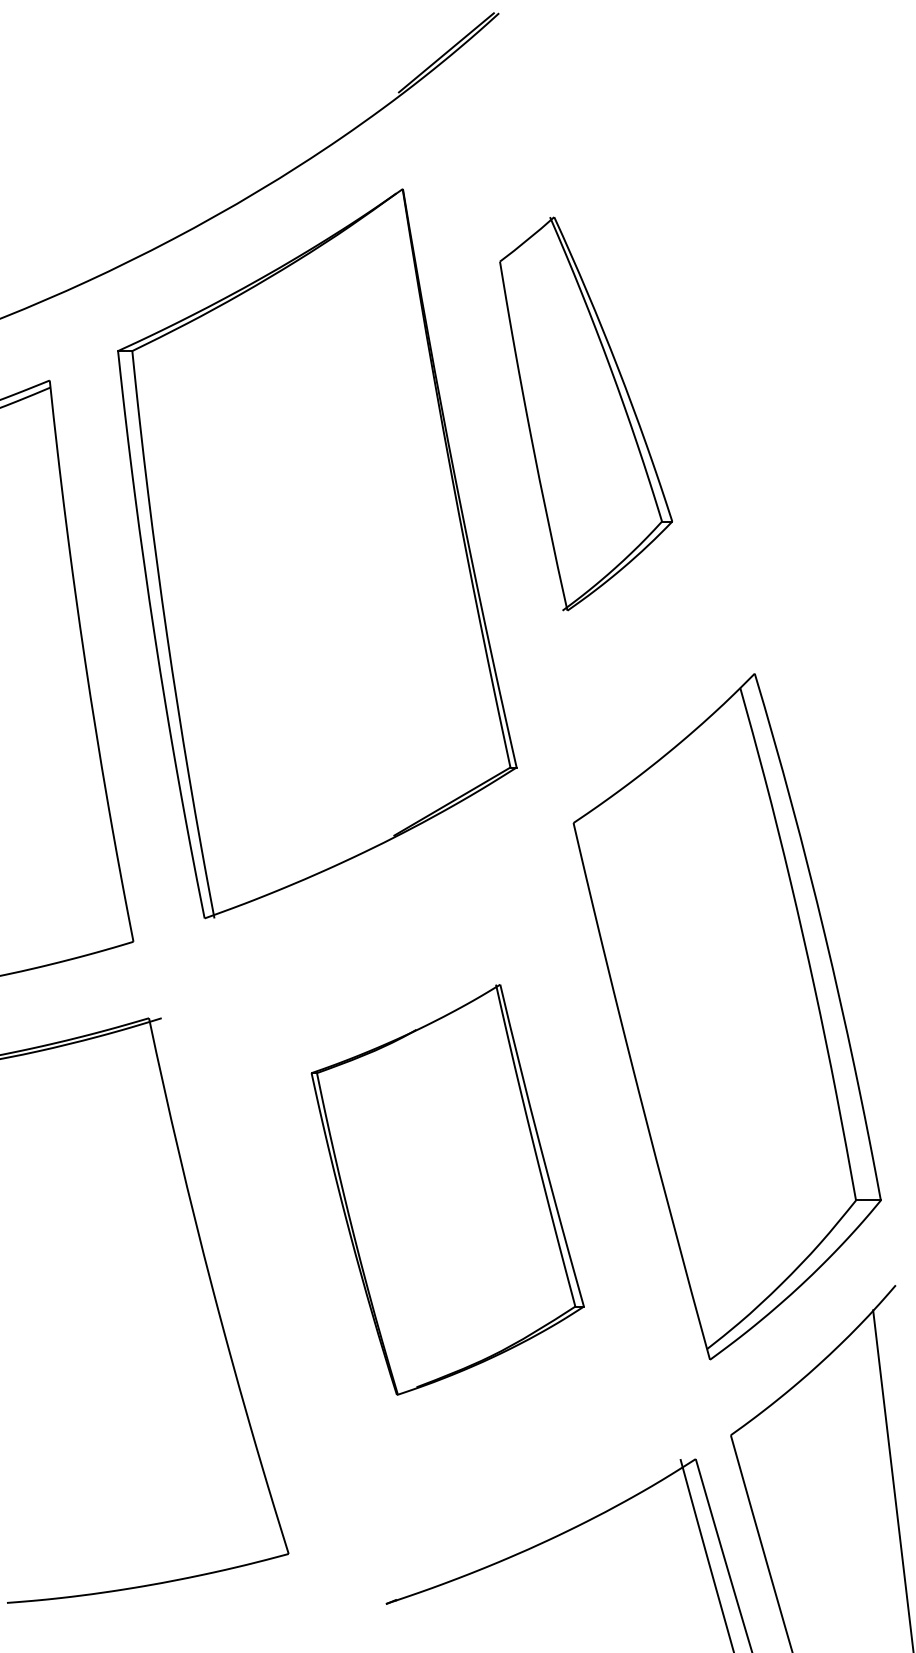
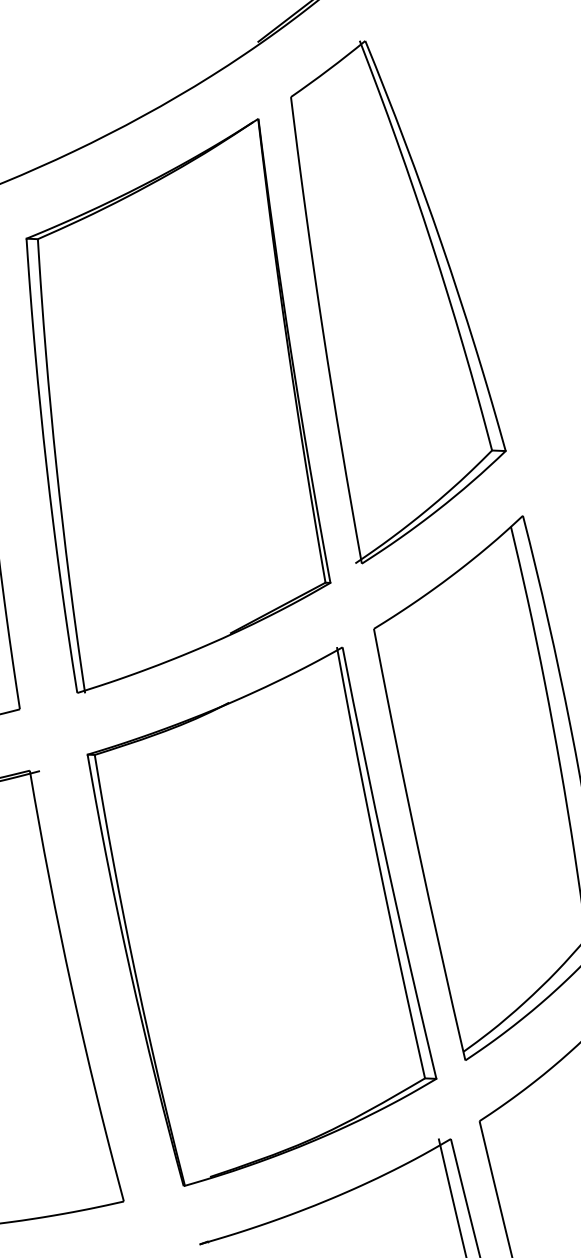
part: (585, 413) -> (396, 303), size x1.67
part: (447, 1189) -> (261, 916), size x1.67

